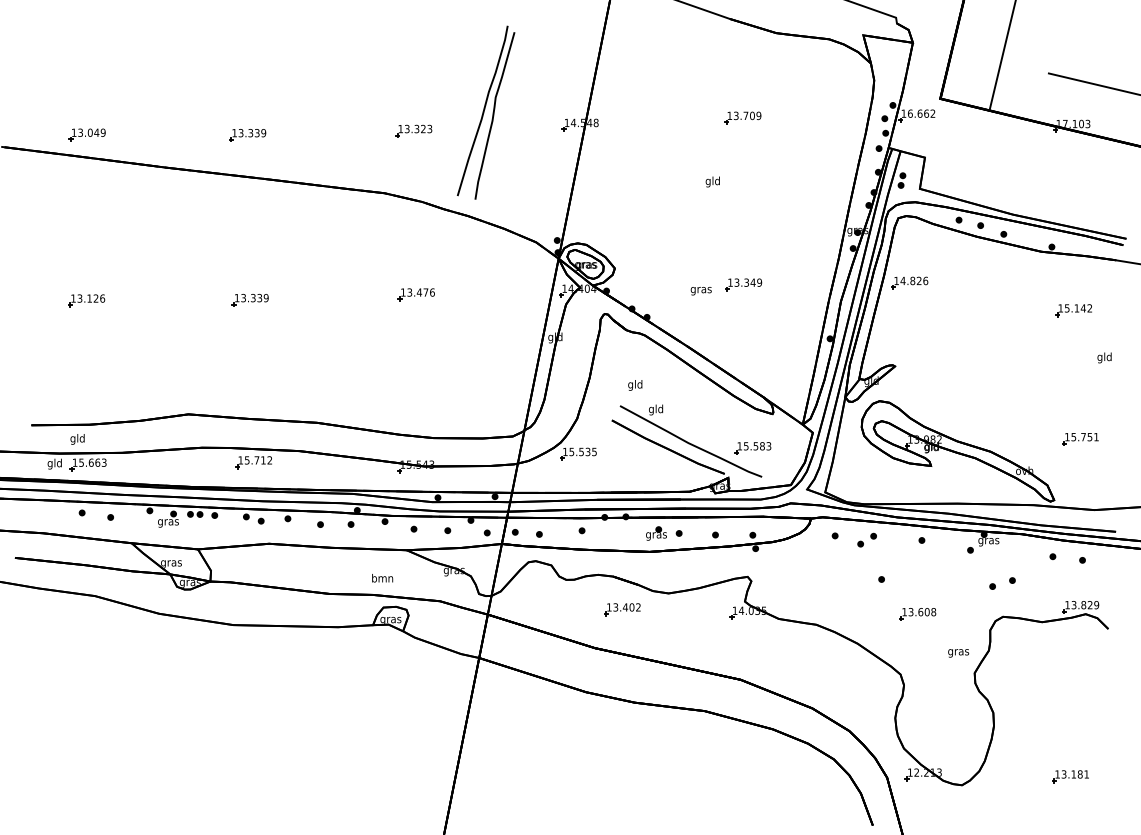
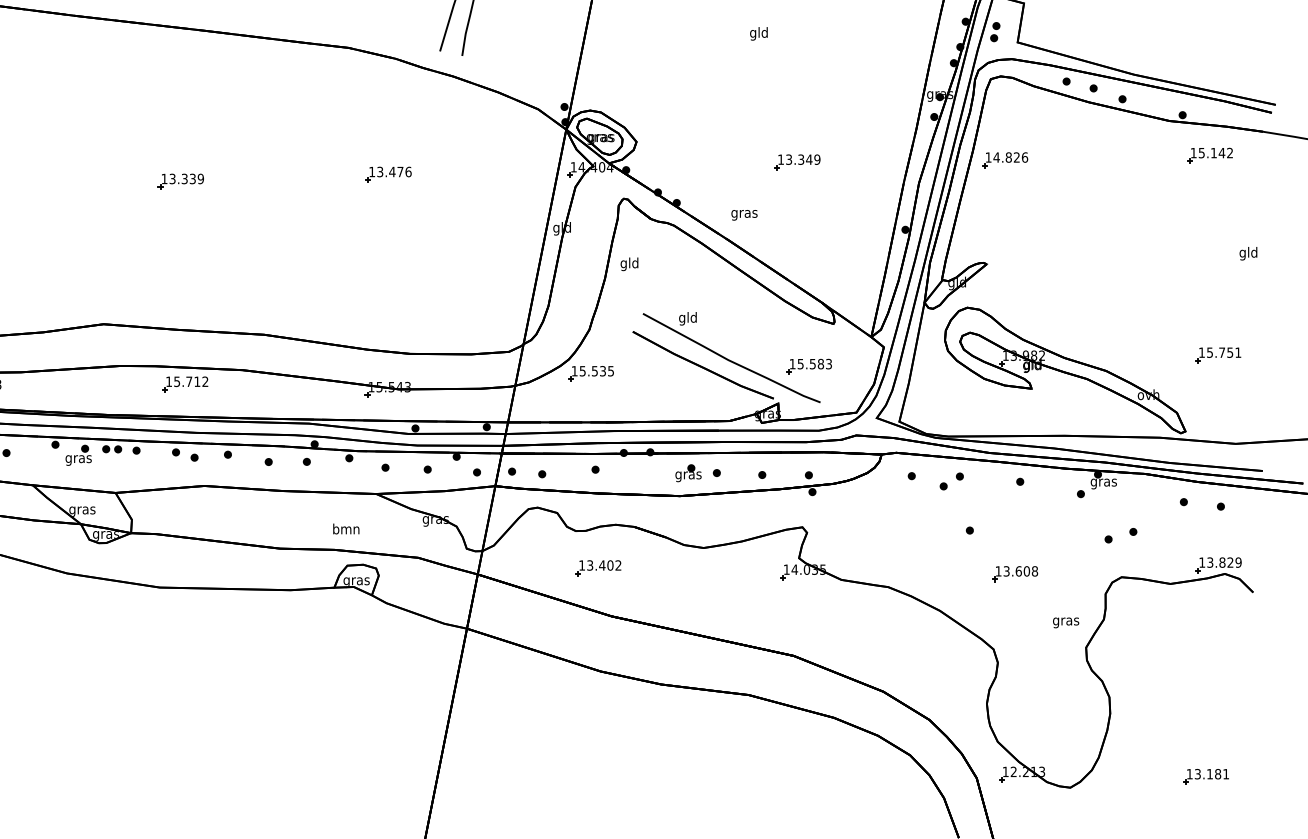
text: (700, 291) -> (743, 215), moved
part: (1073, 310) -> (1209, 155), moved
text: (635, 385) -> (629, 264), moved
part: (622, 609) -> (598, 568), moved

